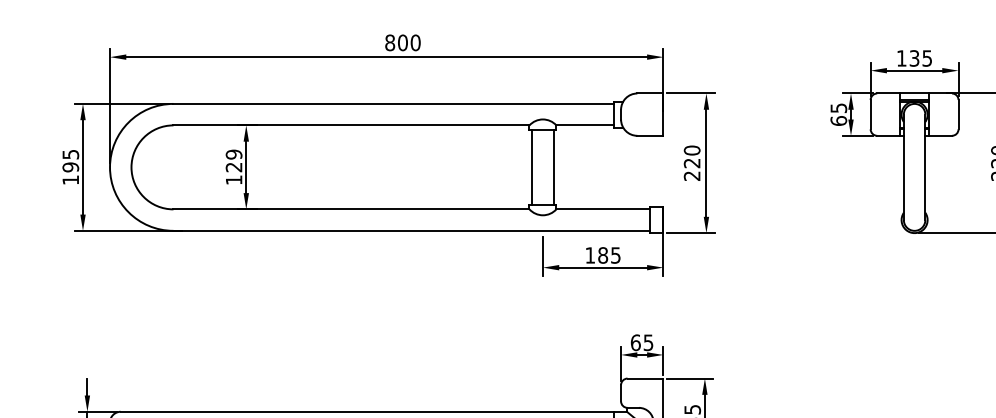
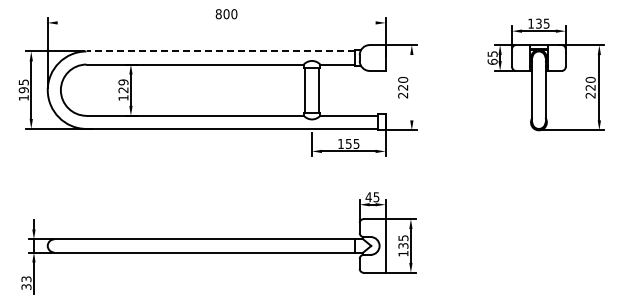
line: (386, 56) -> (216, 22), removed
line: (392, 103) -> (220, 51), solid -> dashed
line: (705, 162) -> (411, 87), removed
text: (602, 254) -> (348, 143), 185 -> 155
text: (635, 343) -> (368, 197), 65 -> 45

